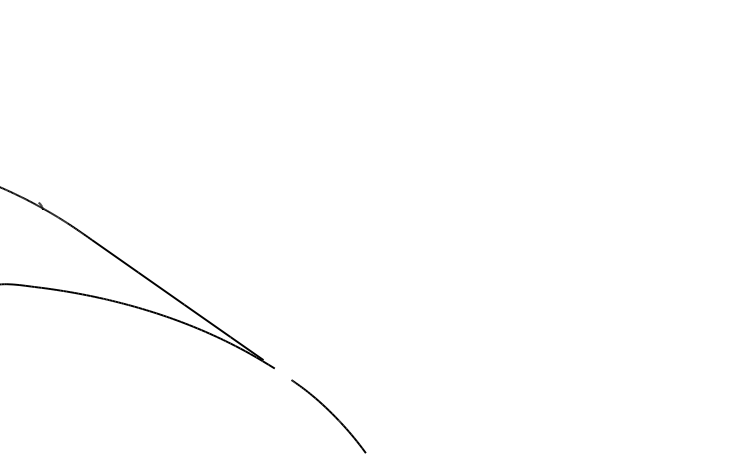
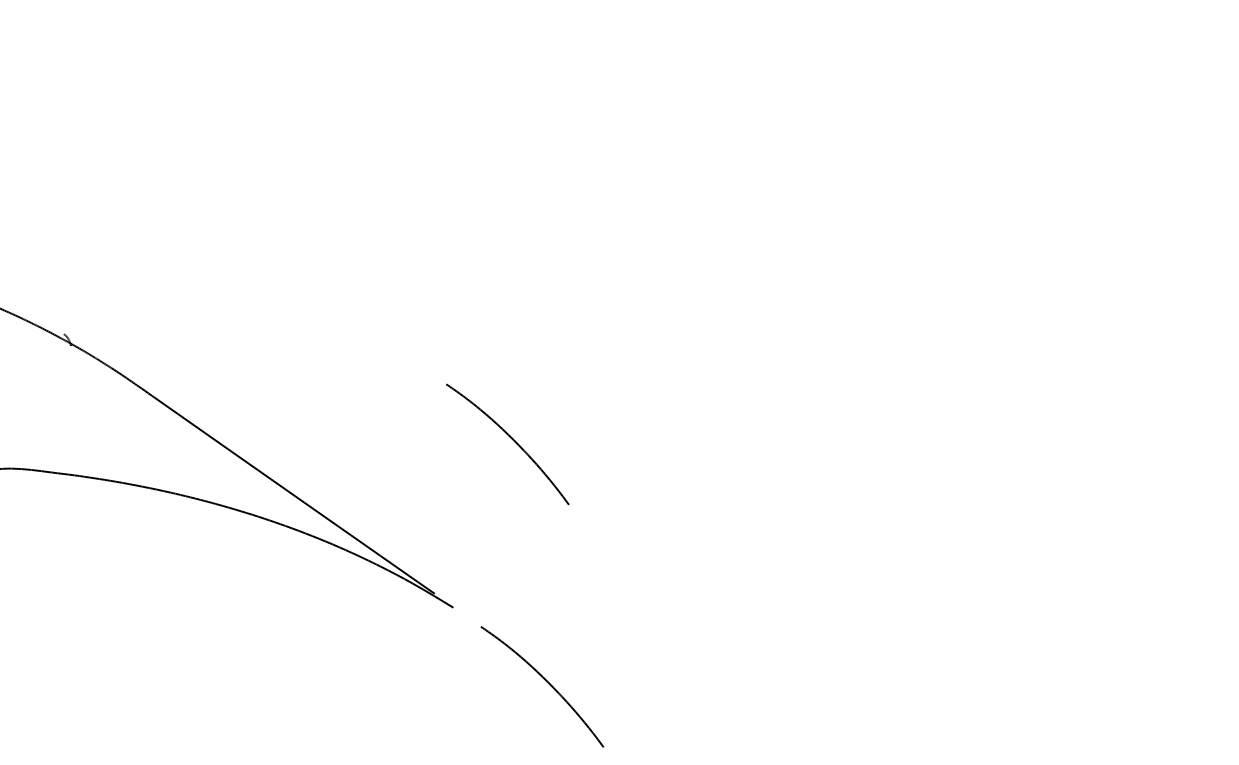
curve: (309, 266) -> (510, 439), added

